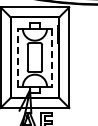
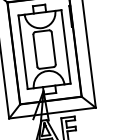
line: (17, 57) -> (22, 52), dashed -> solid
line: (51, 58) -> (65, 48), dashed -> solid

